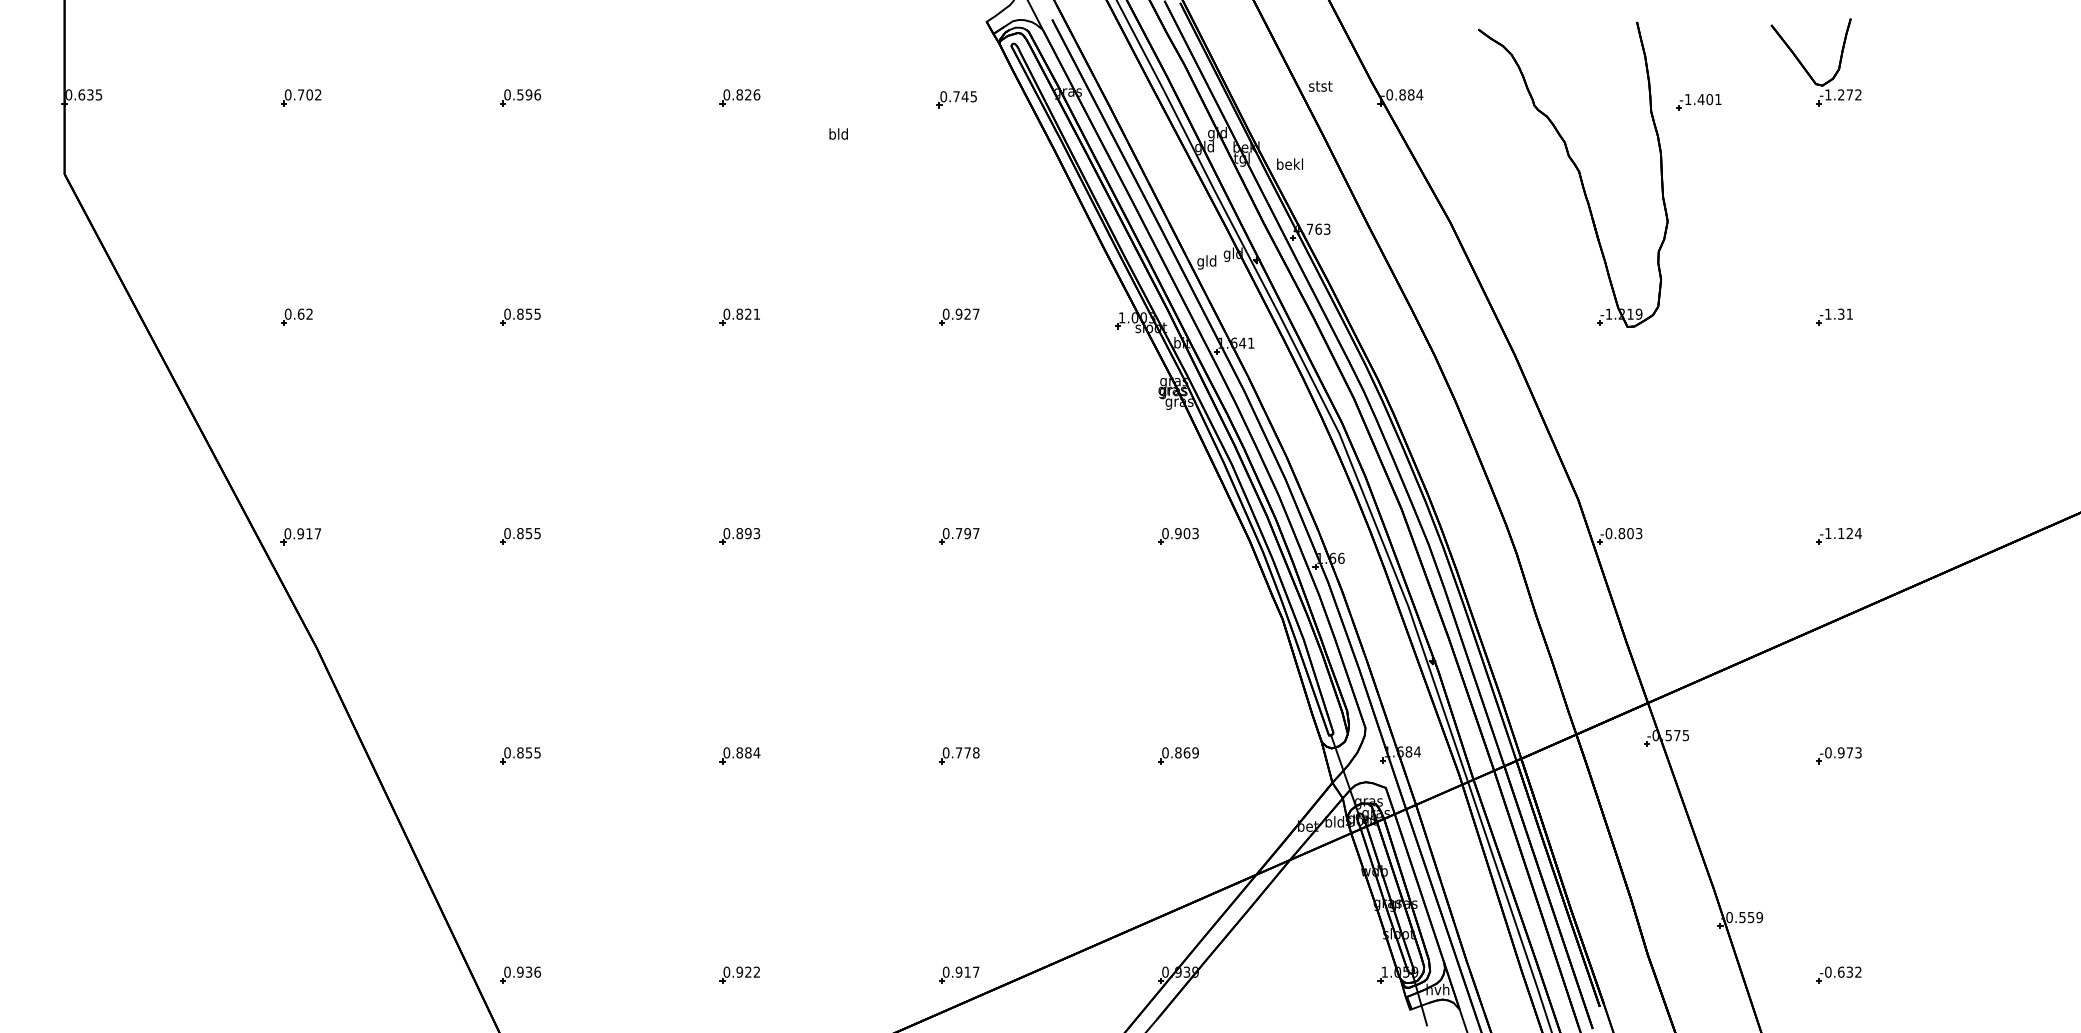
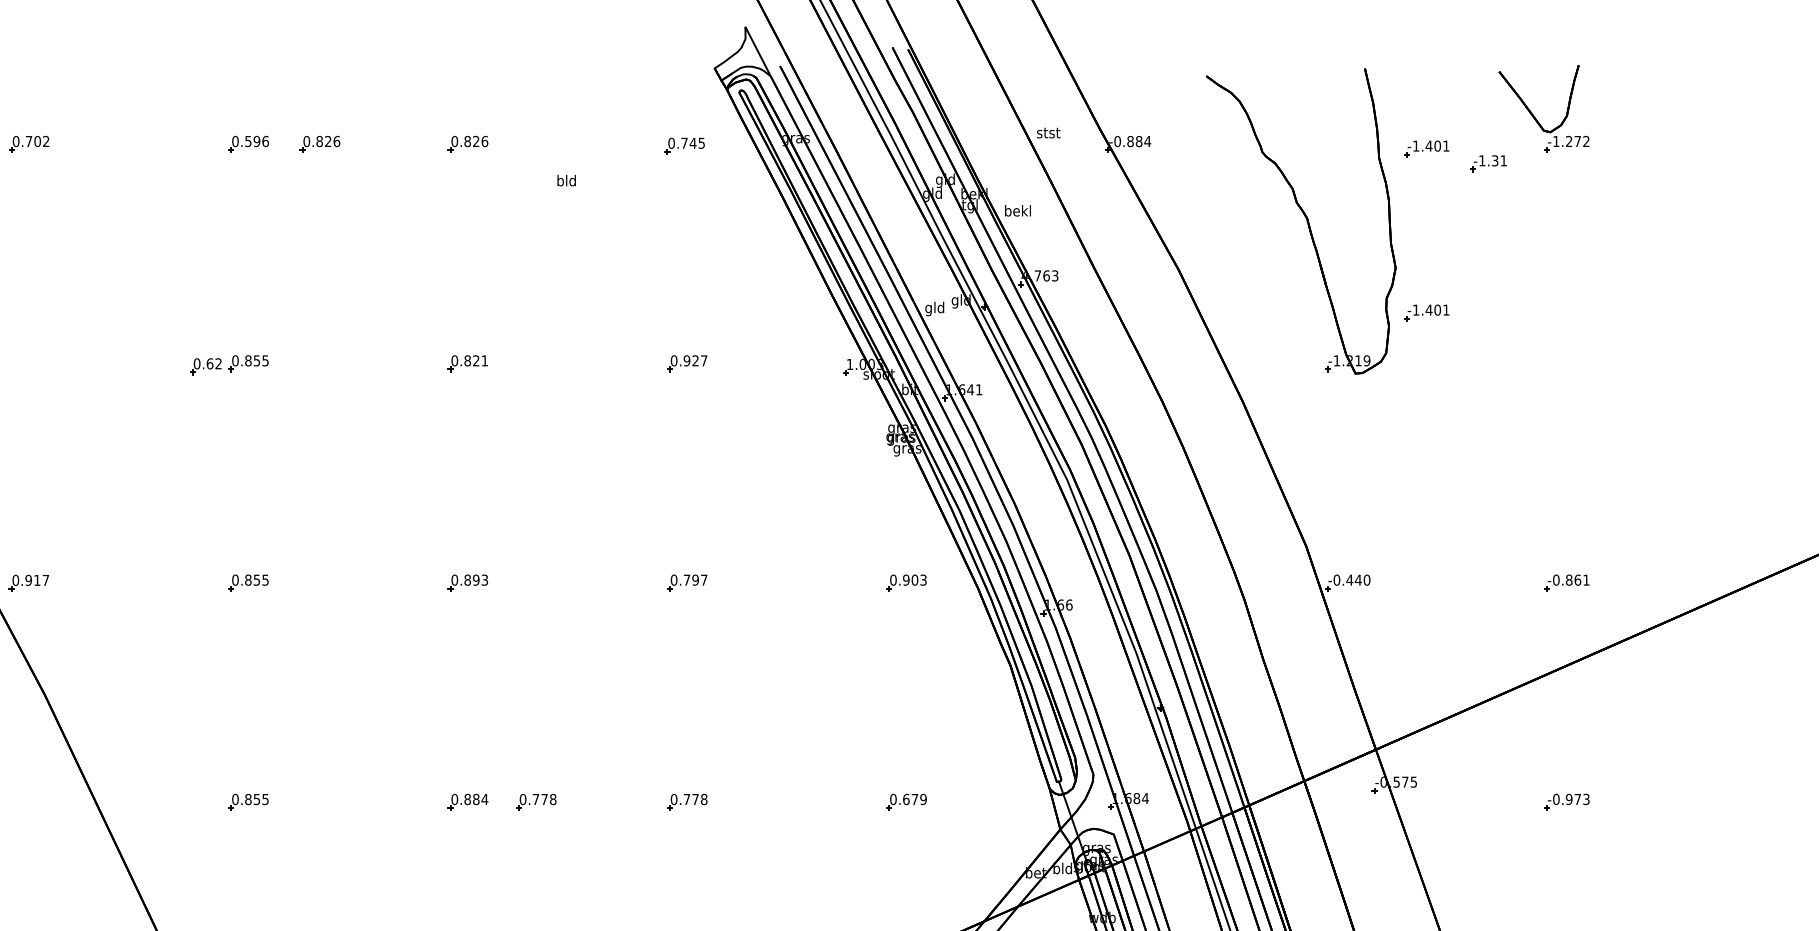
part: (591, 97) -> (319, 144), added
part: (1698, 266) -> (1426, 313), added
part: (296, 316) -> (205, 366), moved
part: (1834, 316) -> (1488, 163), moved
text: (1630, 533) -> (1358, 580), -0.803 -> -0.440
text: (1843, 533) -> (1571, 580), -1.124 -> -0.861
text: (1182, 752) -> (910, 799), 0.869 -> 0.679
part: (808, 755) -> (536, 802), added

